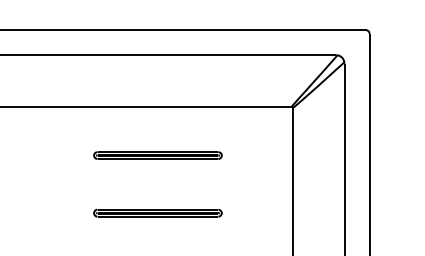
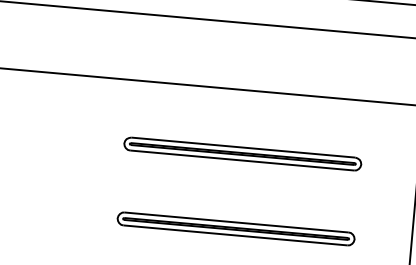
part: (157, 155) -> (242, 153), size x1.43
part: (157, 212) -> (235, 227), size x1.43

